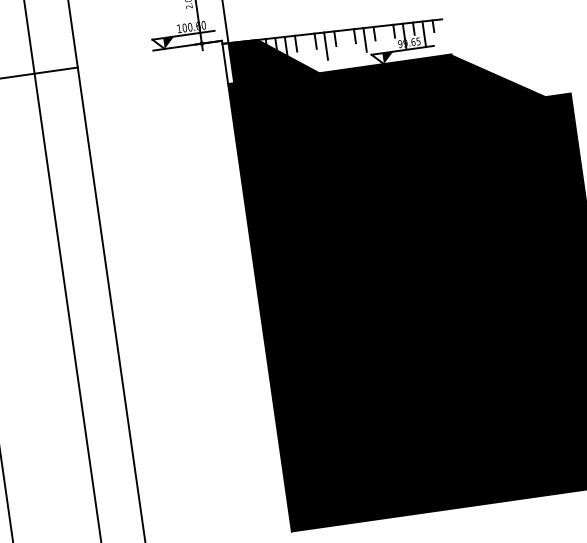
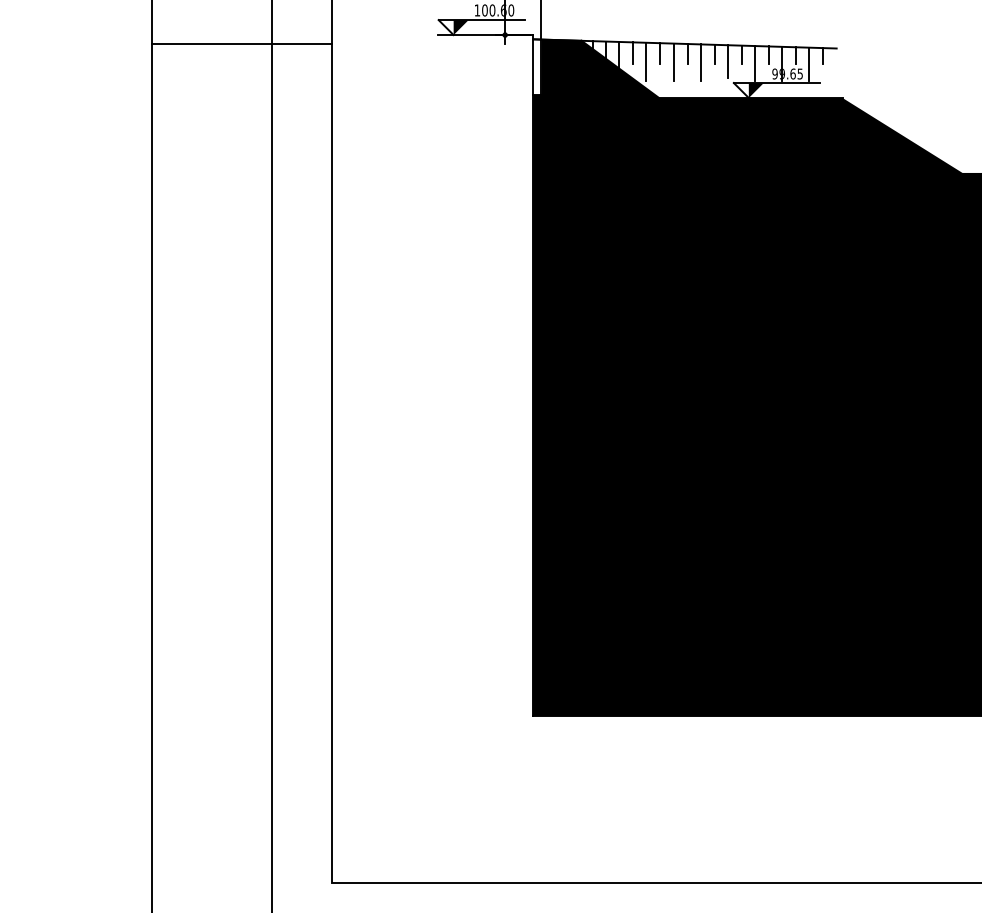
line: (385, 38) -> (755, 63), added
line: (345, 43) -> (700, 62), added
line: (306, 48) -> (646, 61), added

